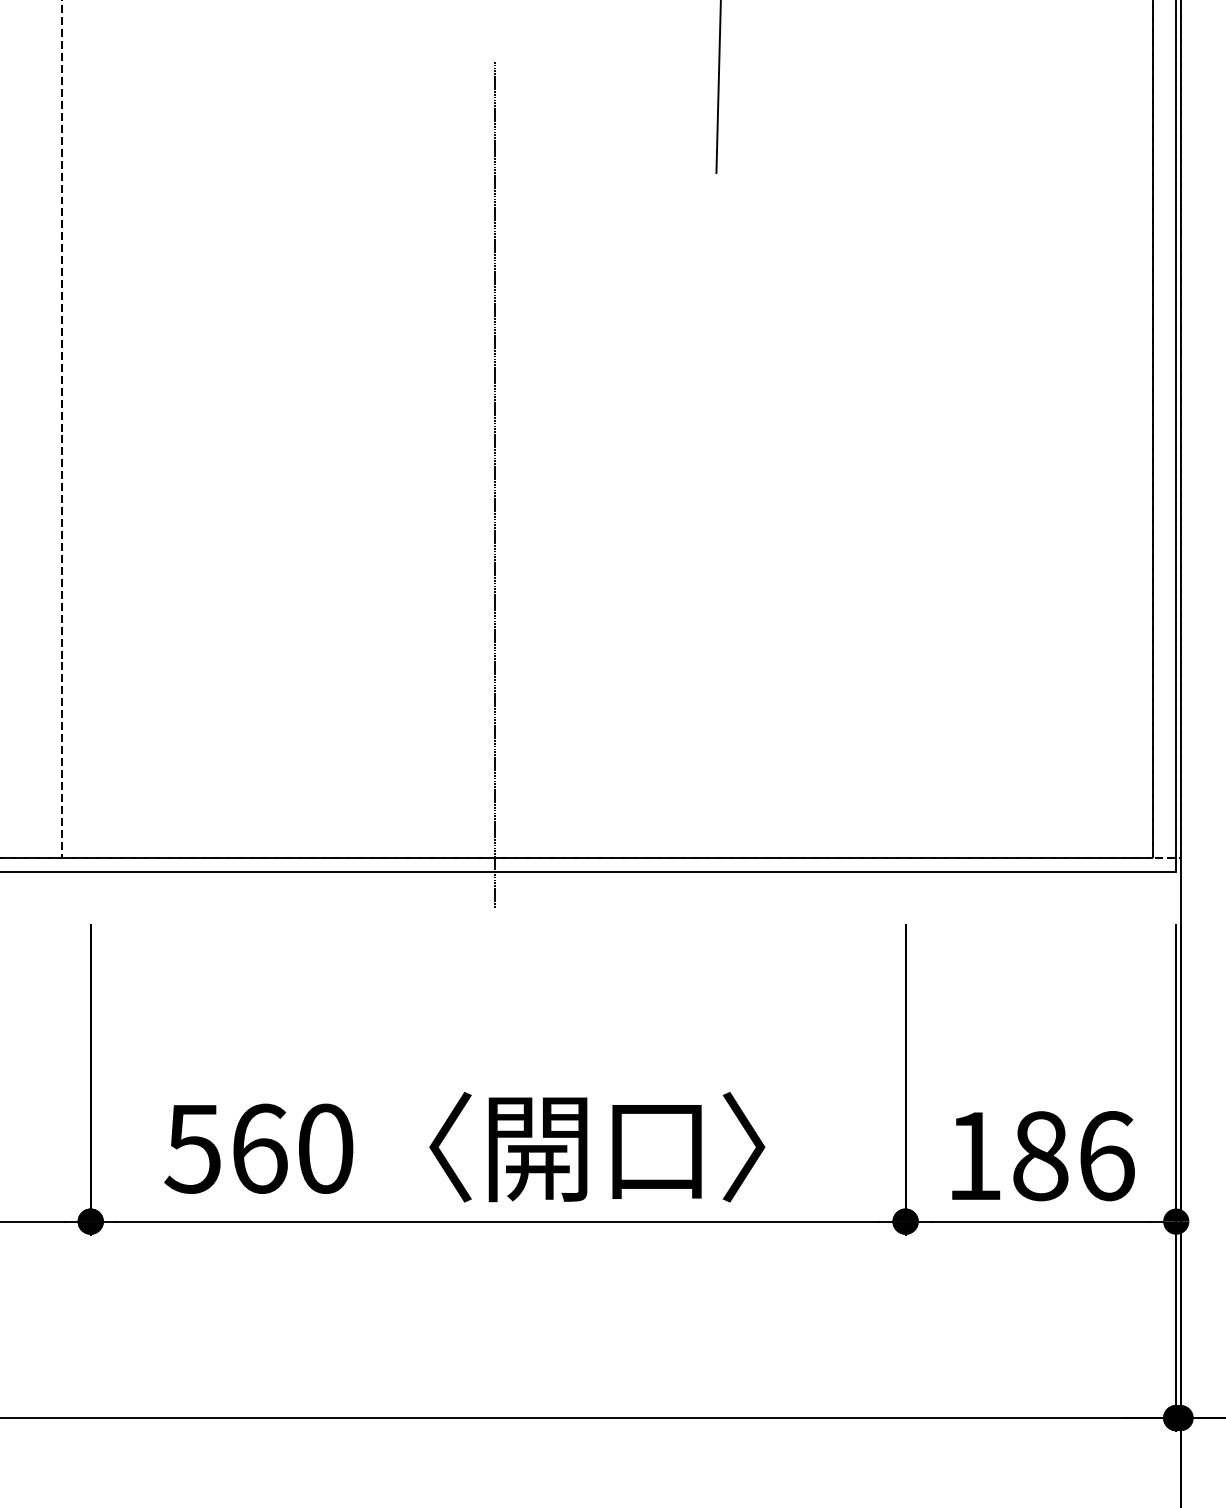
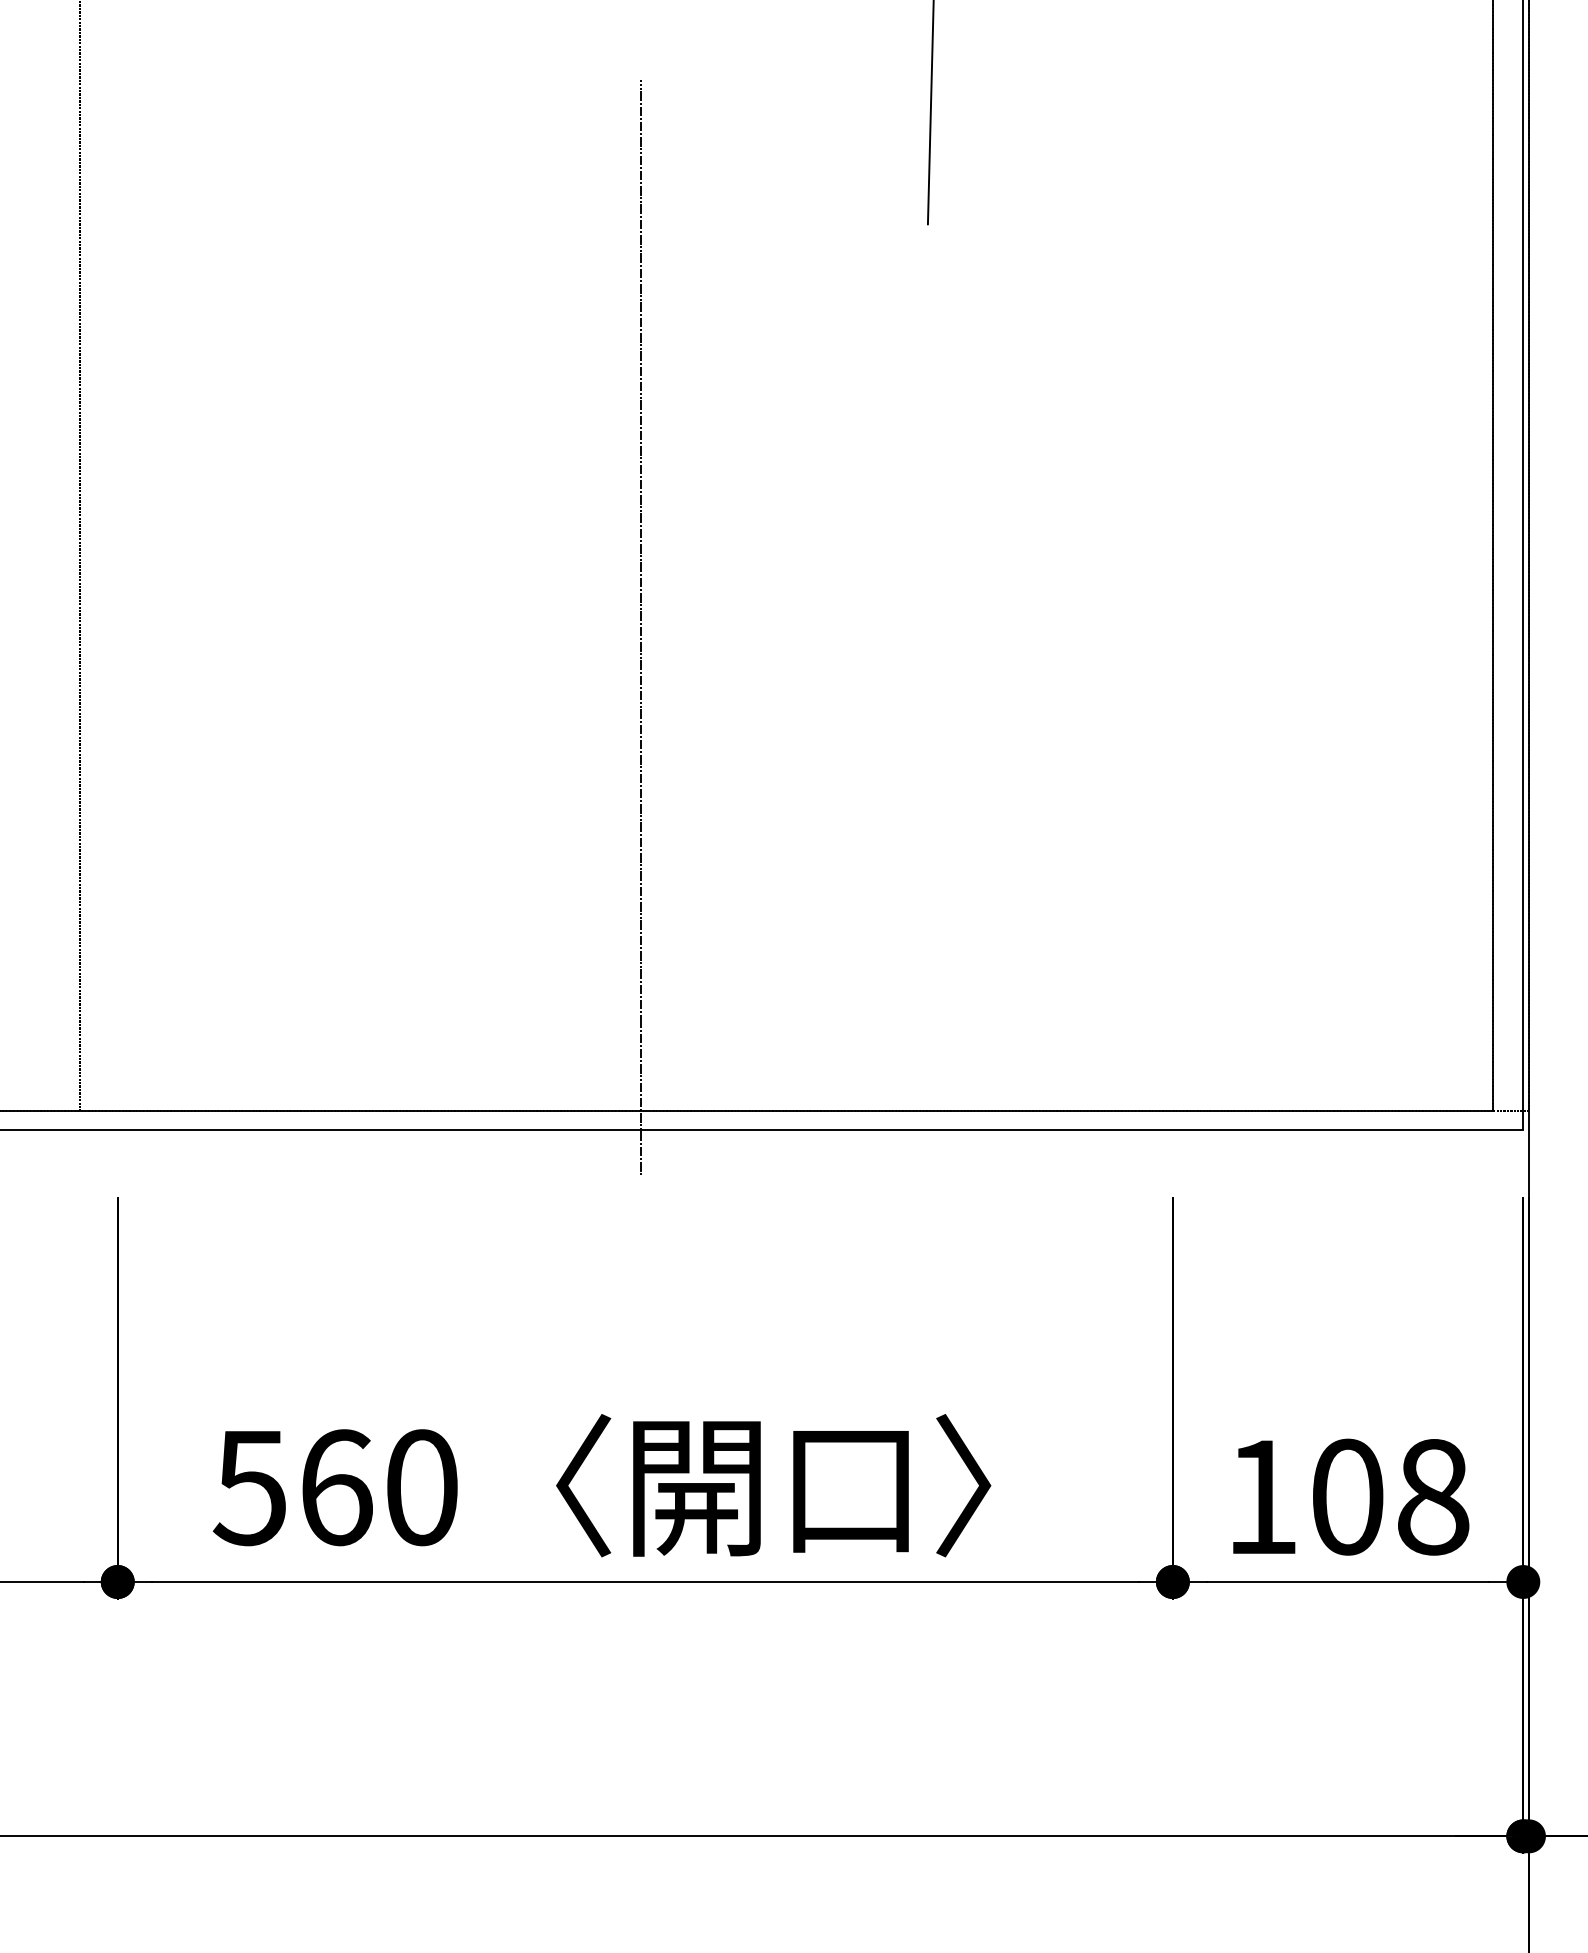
text: (1073, 1155) -> (1390, 1496), 186 -> 108

